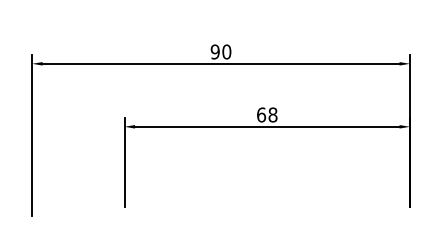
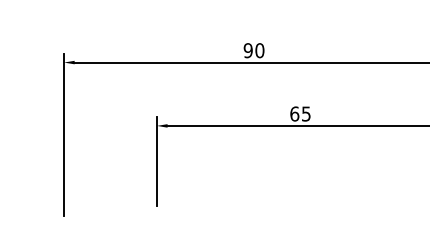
text: (272, 114) -> (305, 113), 68 -> 65

